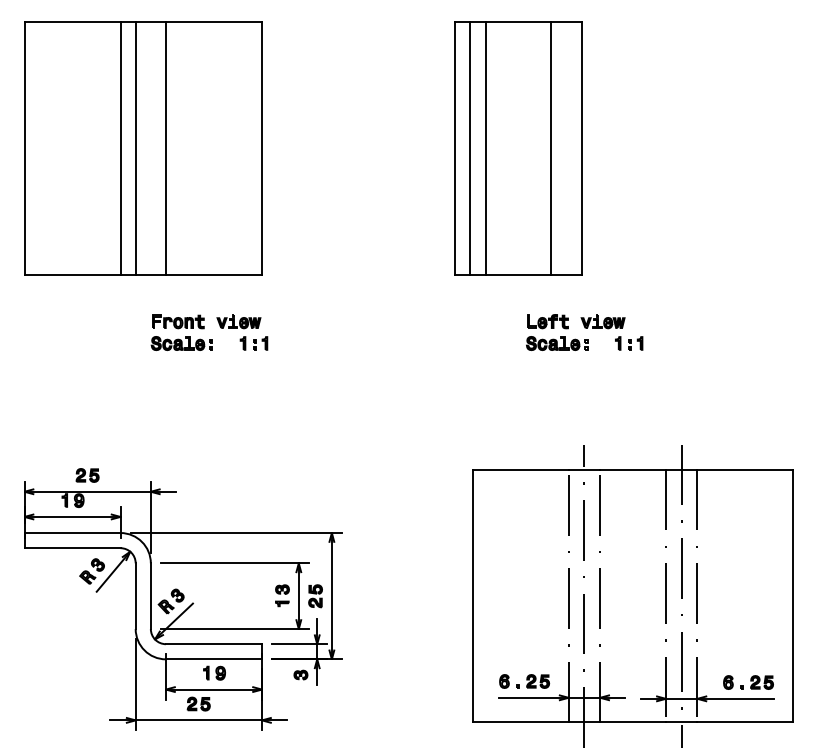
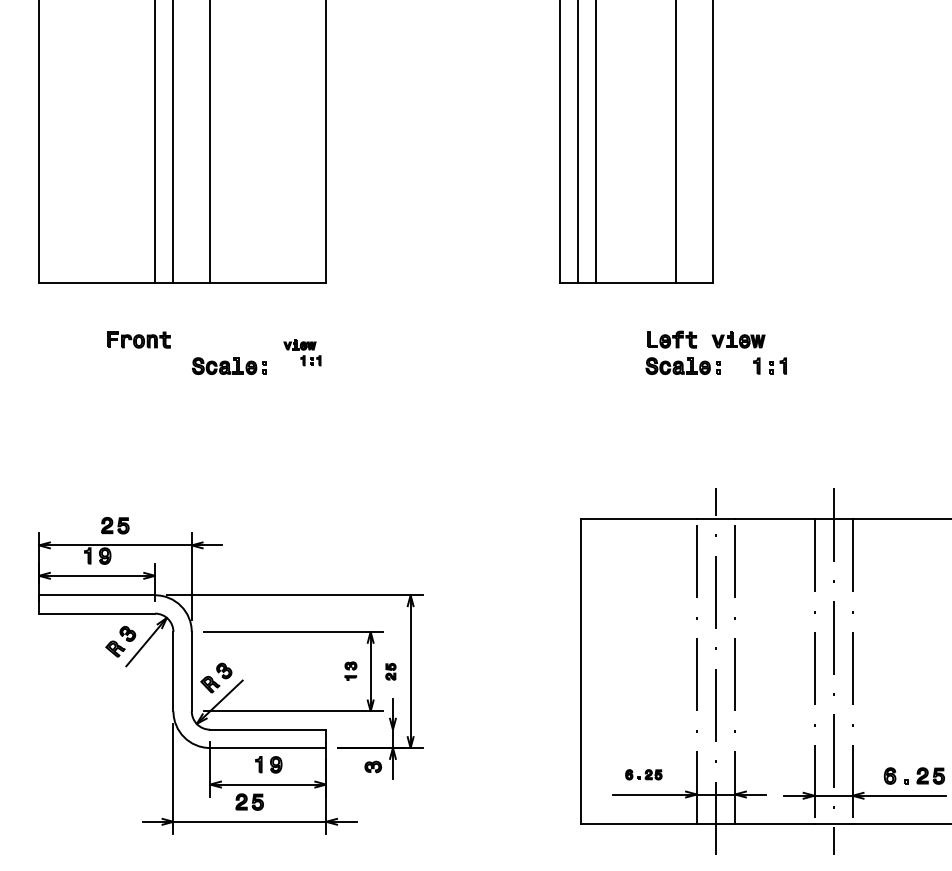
part: (178, 321) -> (139, 339), moved
part: (242, 332) -> (302, 352), size x0.6
part: (282, 595) -> (350, 670), size x0.7
part: (315, 596) -> (390, 672), size x0.6
line: (299, 644) -> (371, 730), removed
part: (524, 681) -> (643, 774), size x0.6

